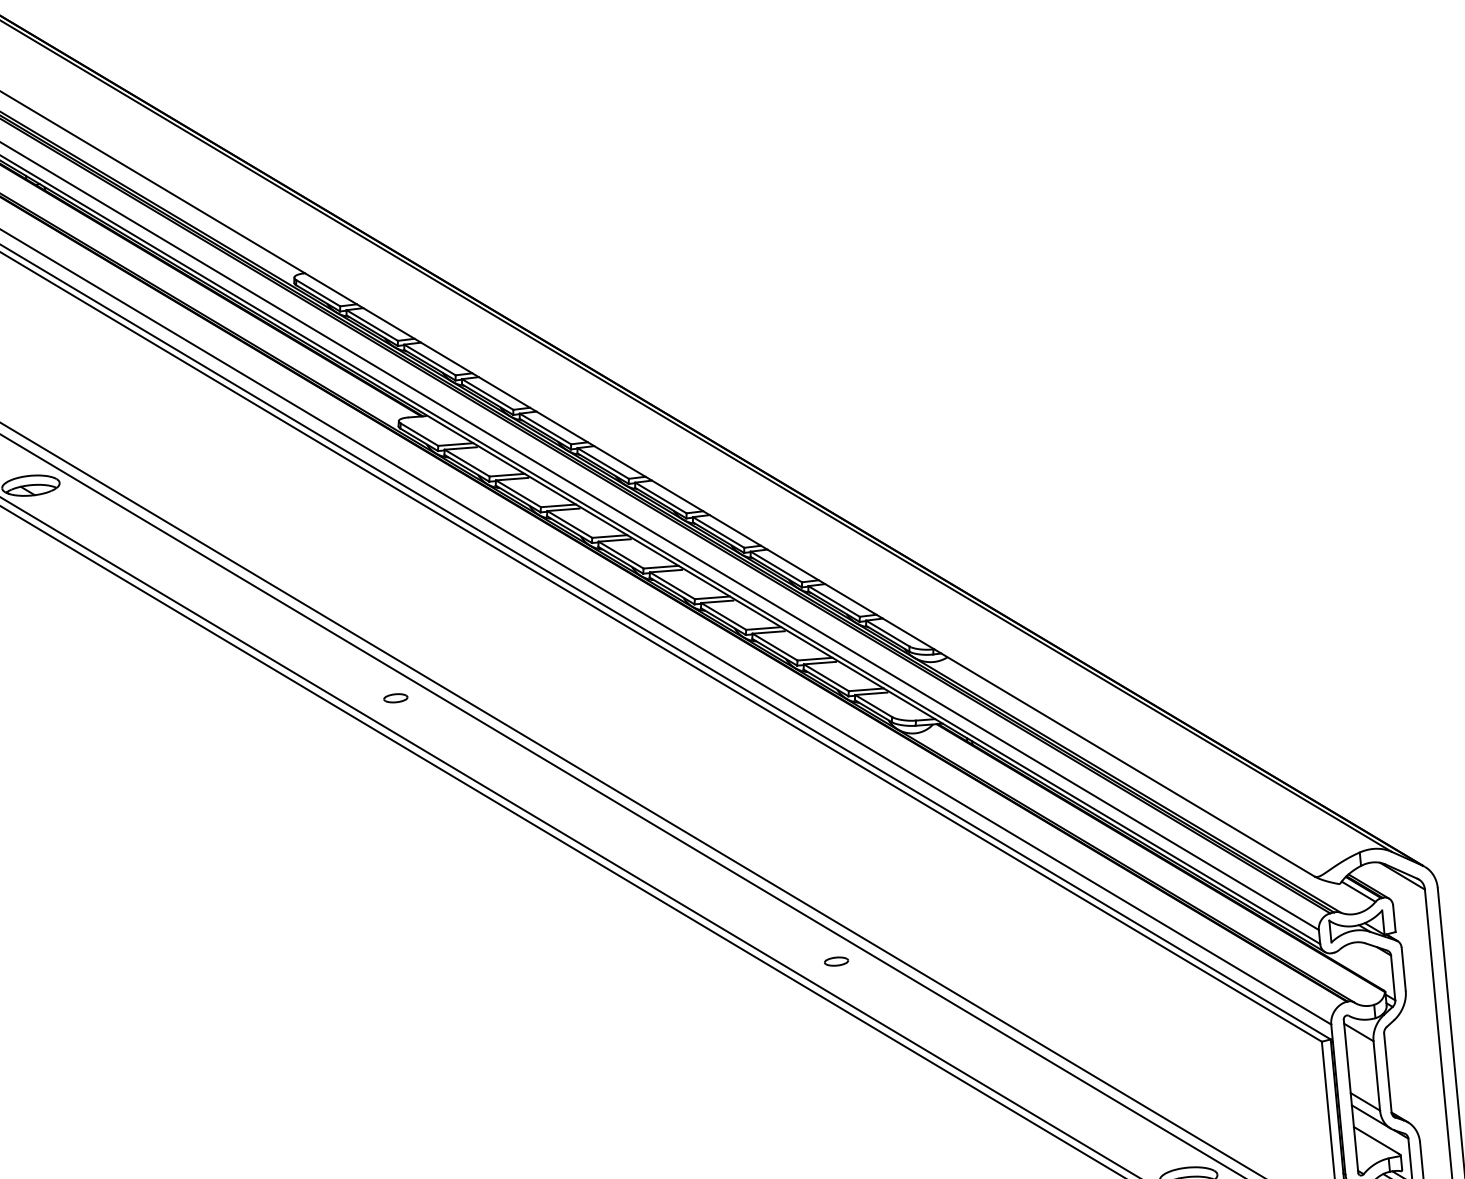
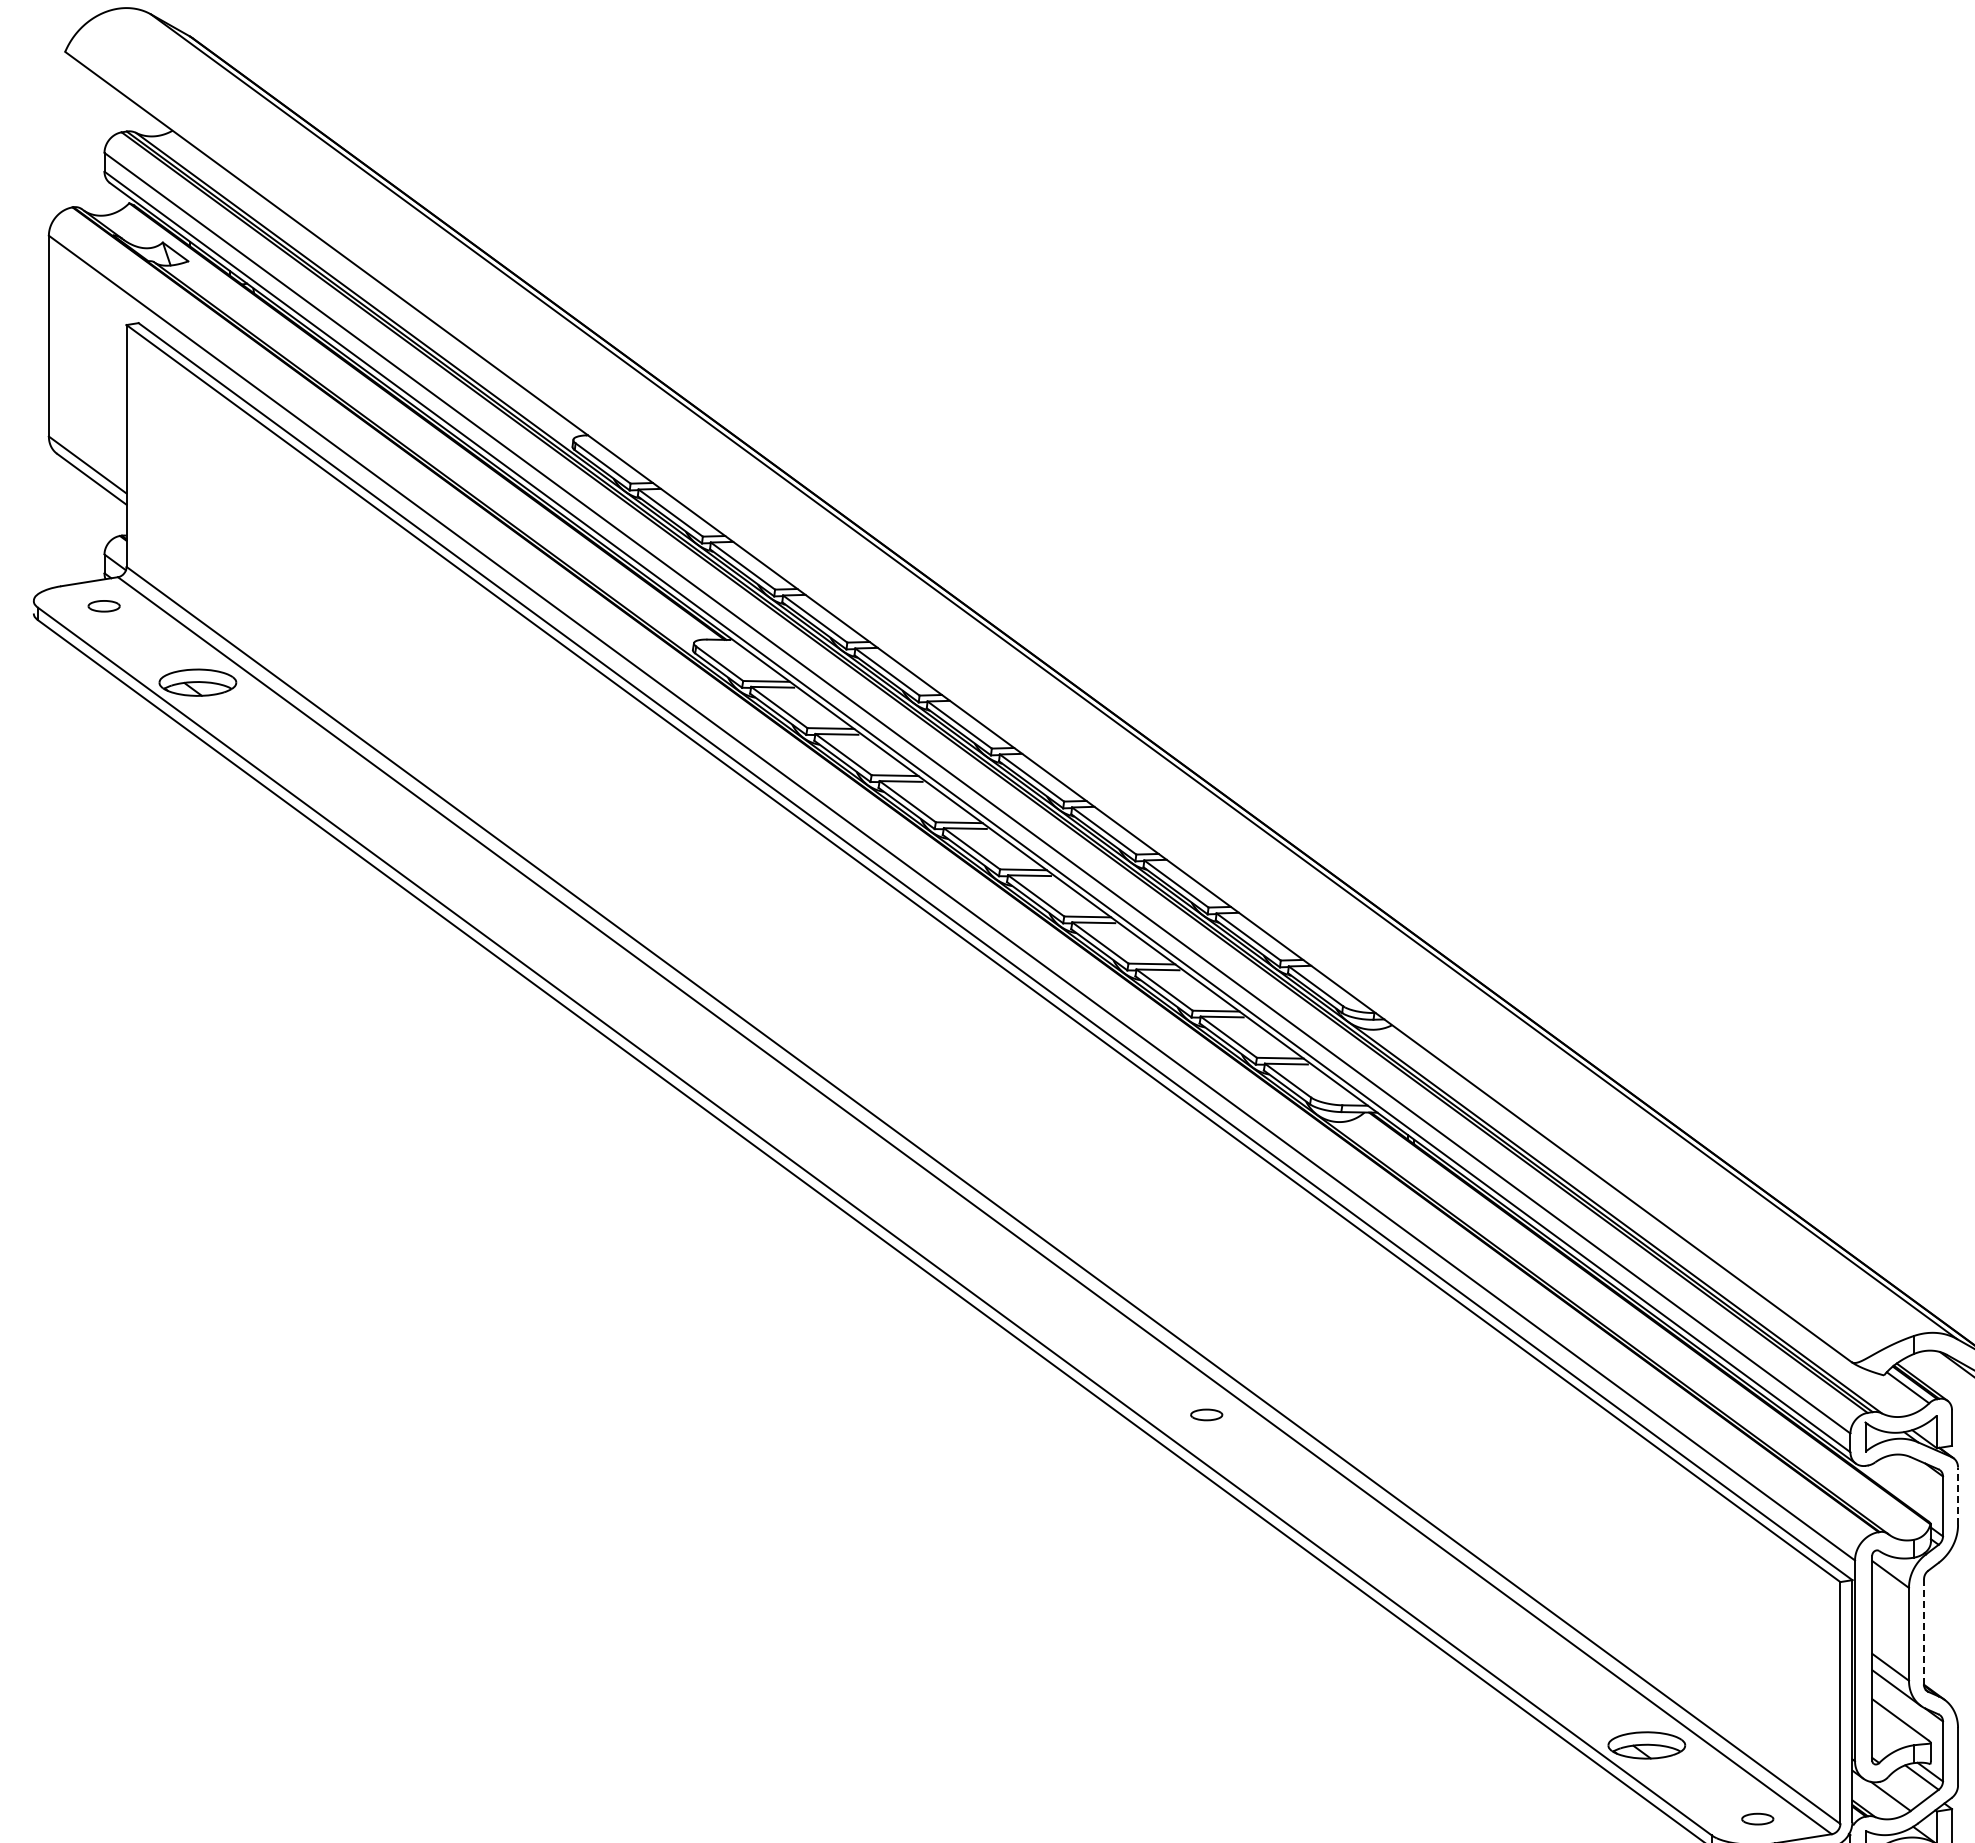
part: (395, 698) -> (654, 1010), removed
line: (1404, 969) -> (1958, 1496), solid -> dashed
line: (1388, 1072) -> (1924, 1631), solid -> dashed

